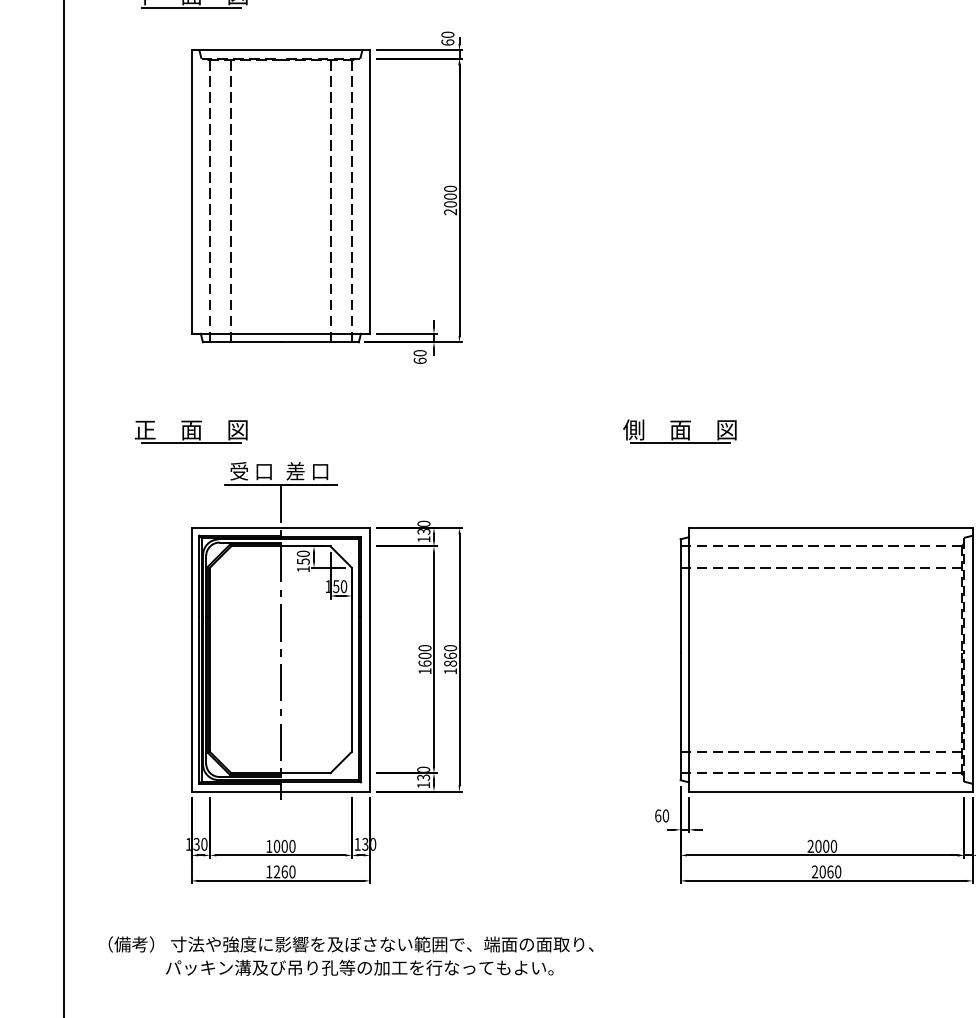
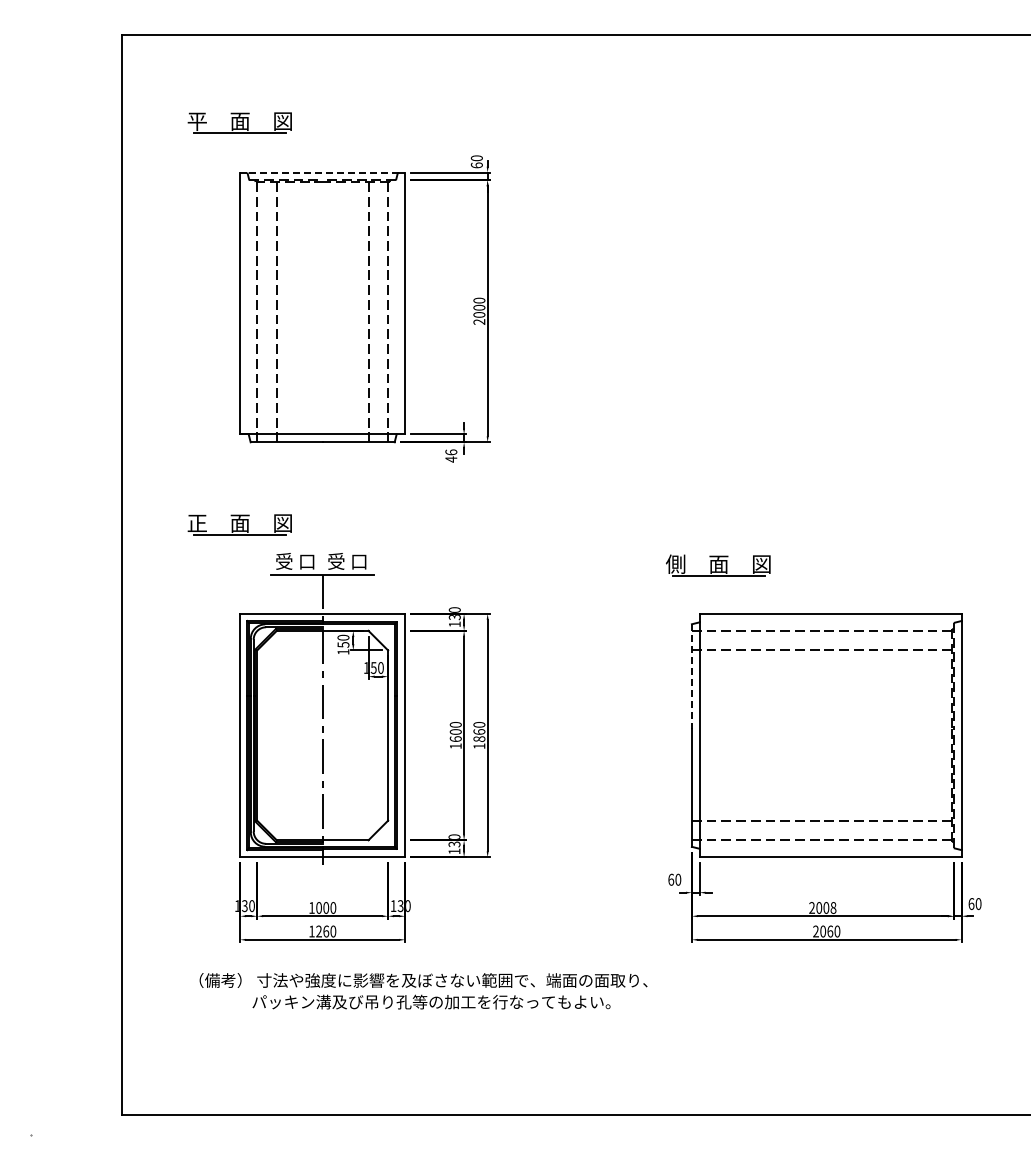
line: (280, 50) -> (322, 172), solid -> dashed
text: (420, 356) -> (451, 455), 60 -> 46
part: (680, 431) -> (718, 565), moved
text: (295, 471) -> (336, 561), 差 口 -> 受 口
line: (680, 596) -> (691, 677), solid -> dashed
text: (833, 846) -> (833, 908), 2000 -> 2008
text: (351, 956) -> (423, 991), moved

